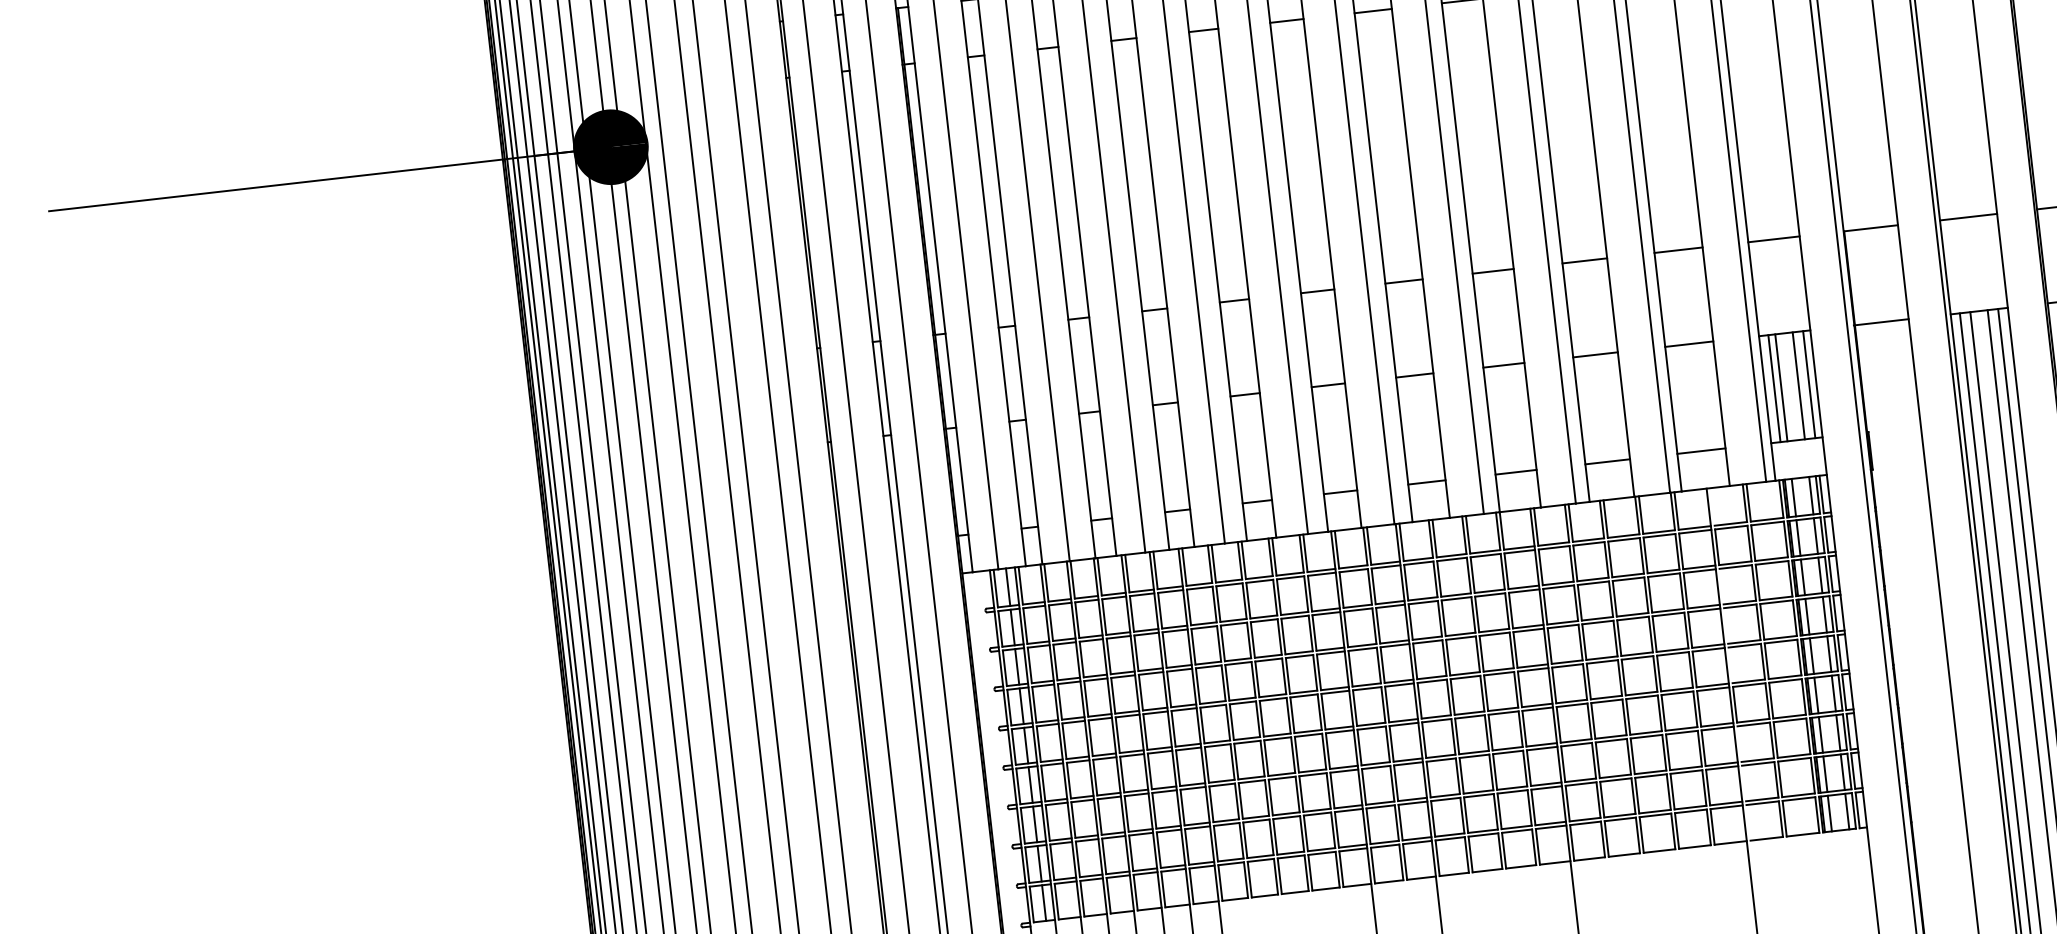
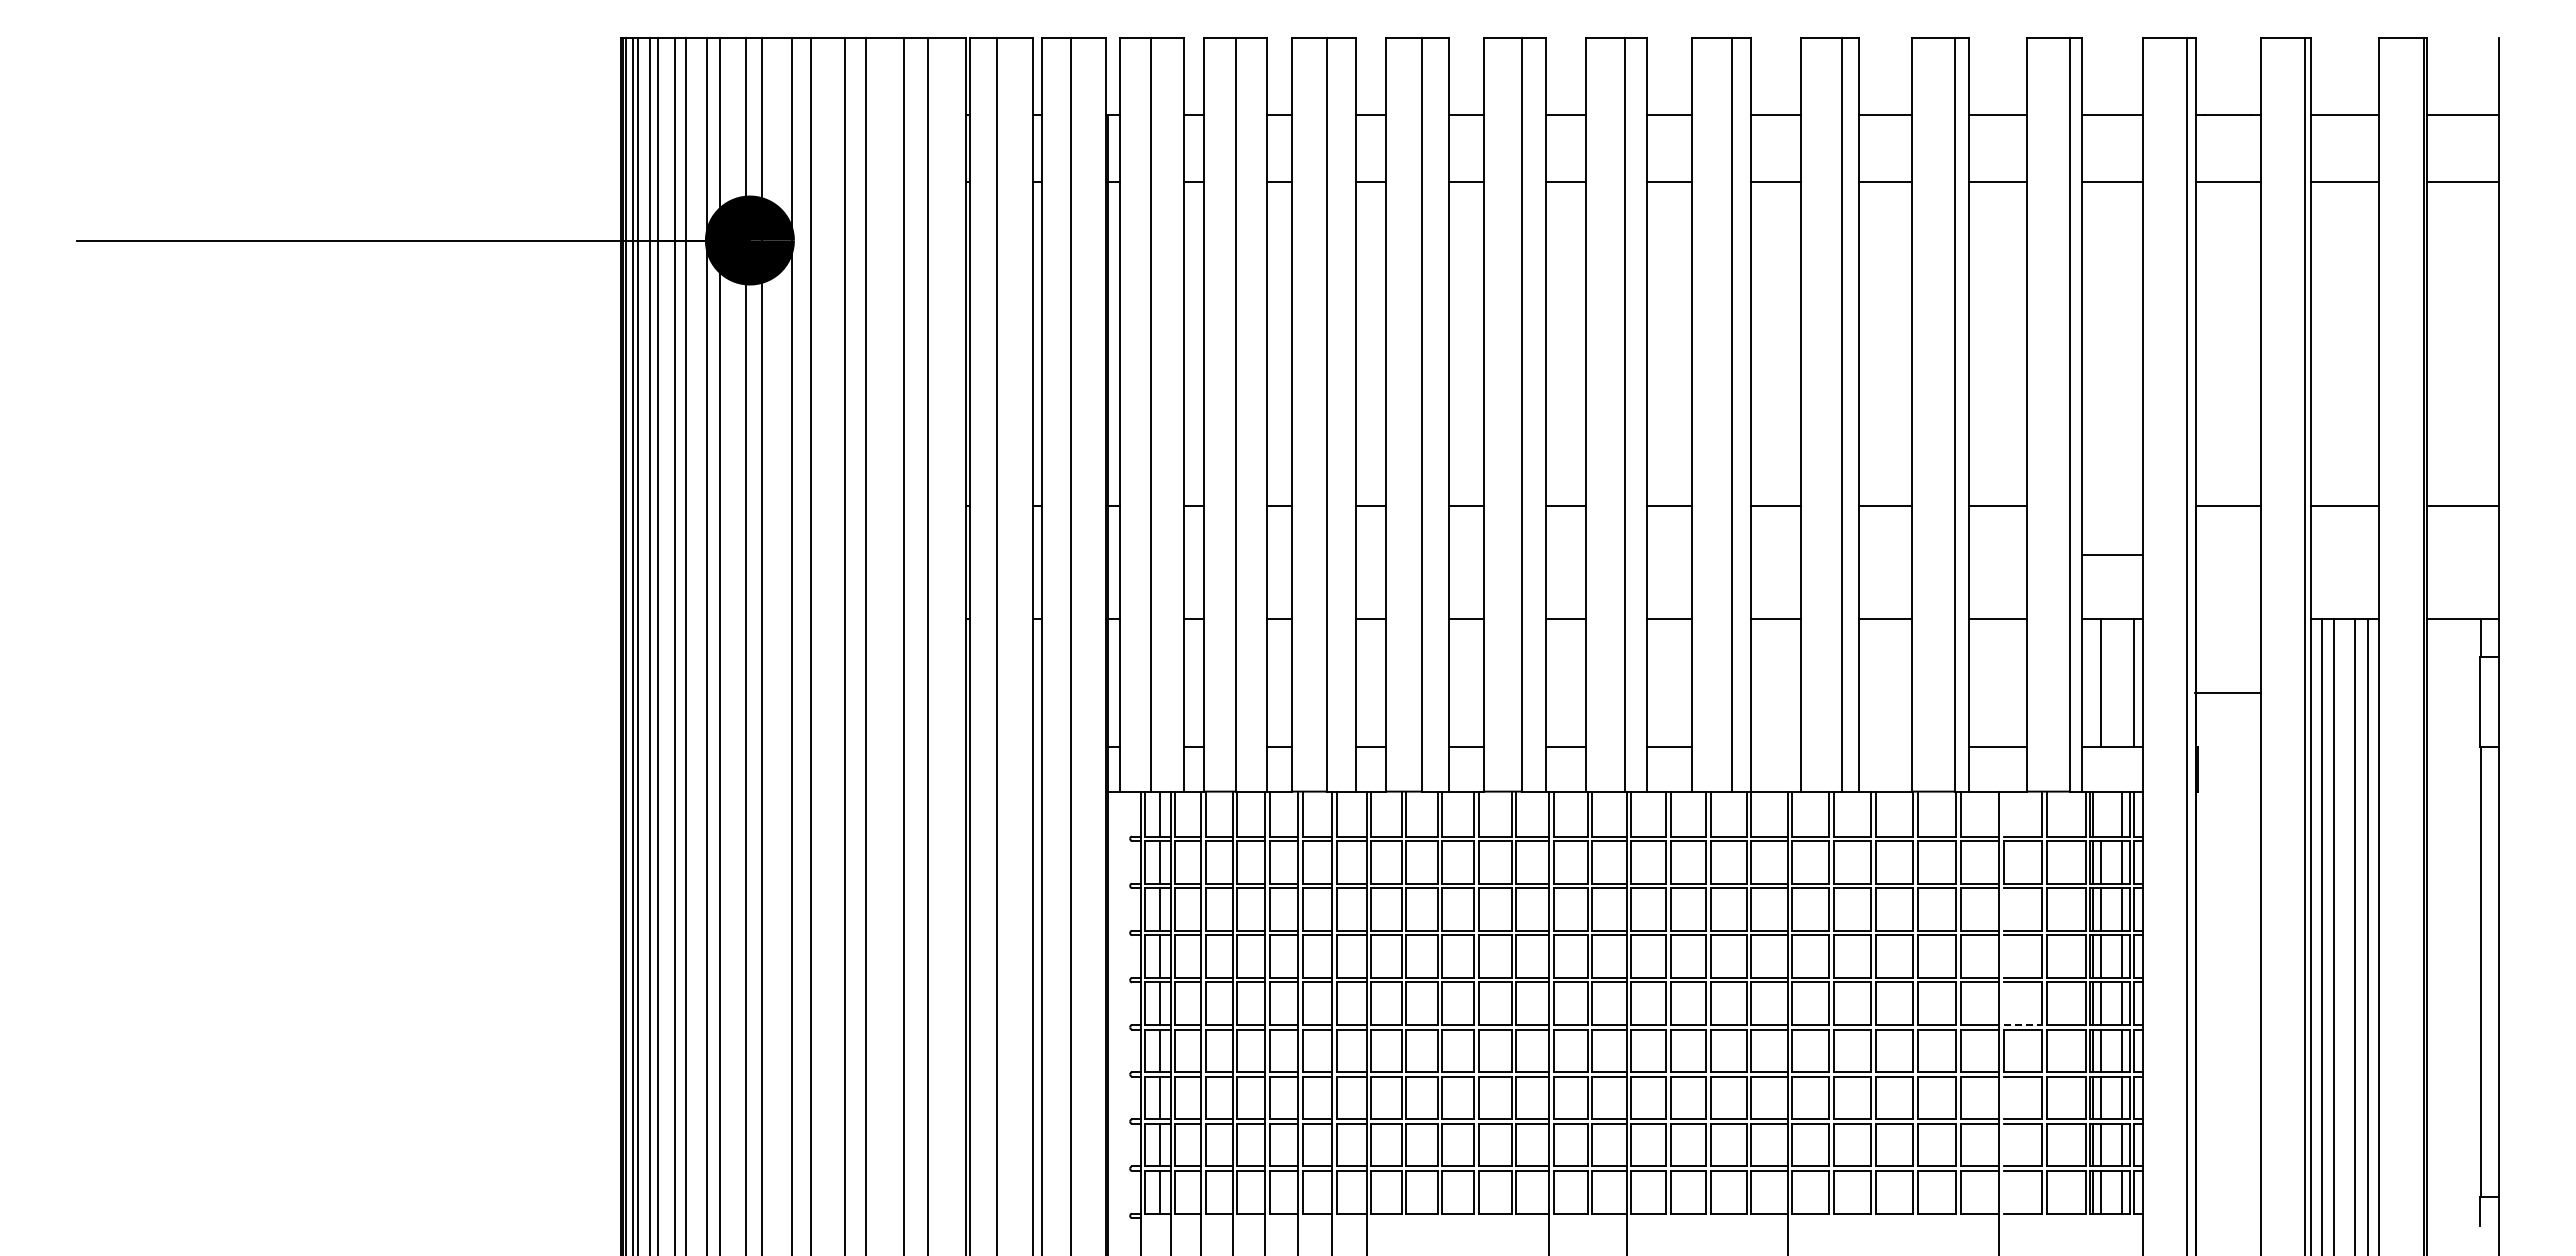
line: (1773, 239) -> (2111, 555), moved
line: (1880, 322) -> (2227, 692), moved
line: (1798, 385) -> (2121, 682), removed
line: (1774, 388) -> (2092, 682), removed
line: (1607, 461) -> (1885, 746), removed
line: (1515, 472) -> (1775, 746), removed
line: (1793, 497) -> (2100, 813), removed
line: (1749, 681) -> (2023, 1025), solid -> dashed

